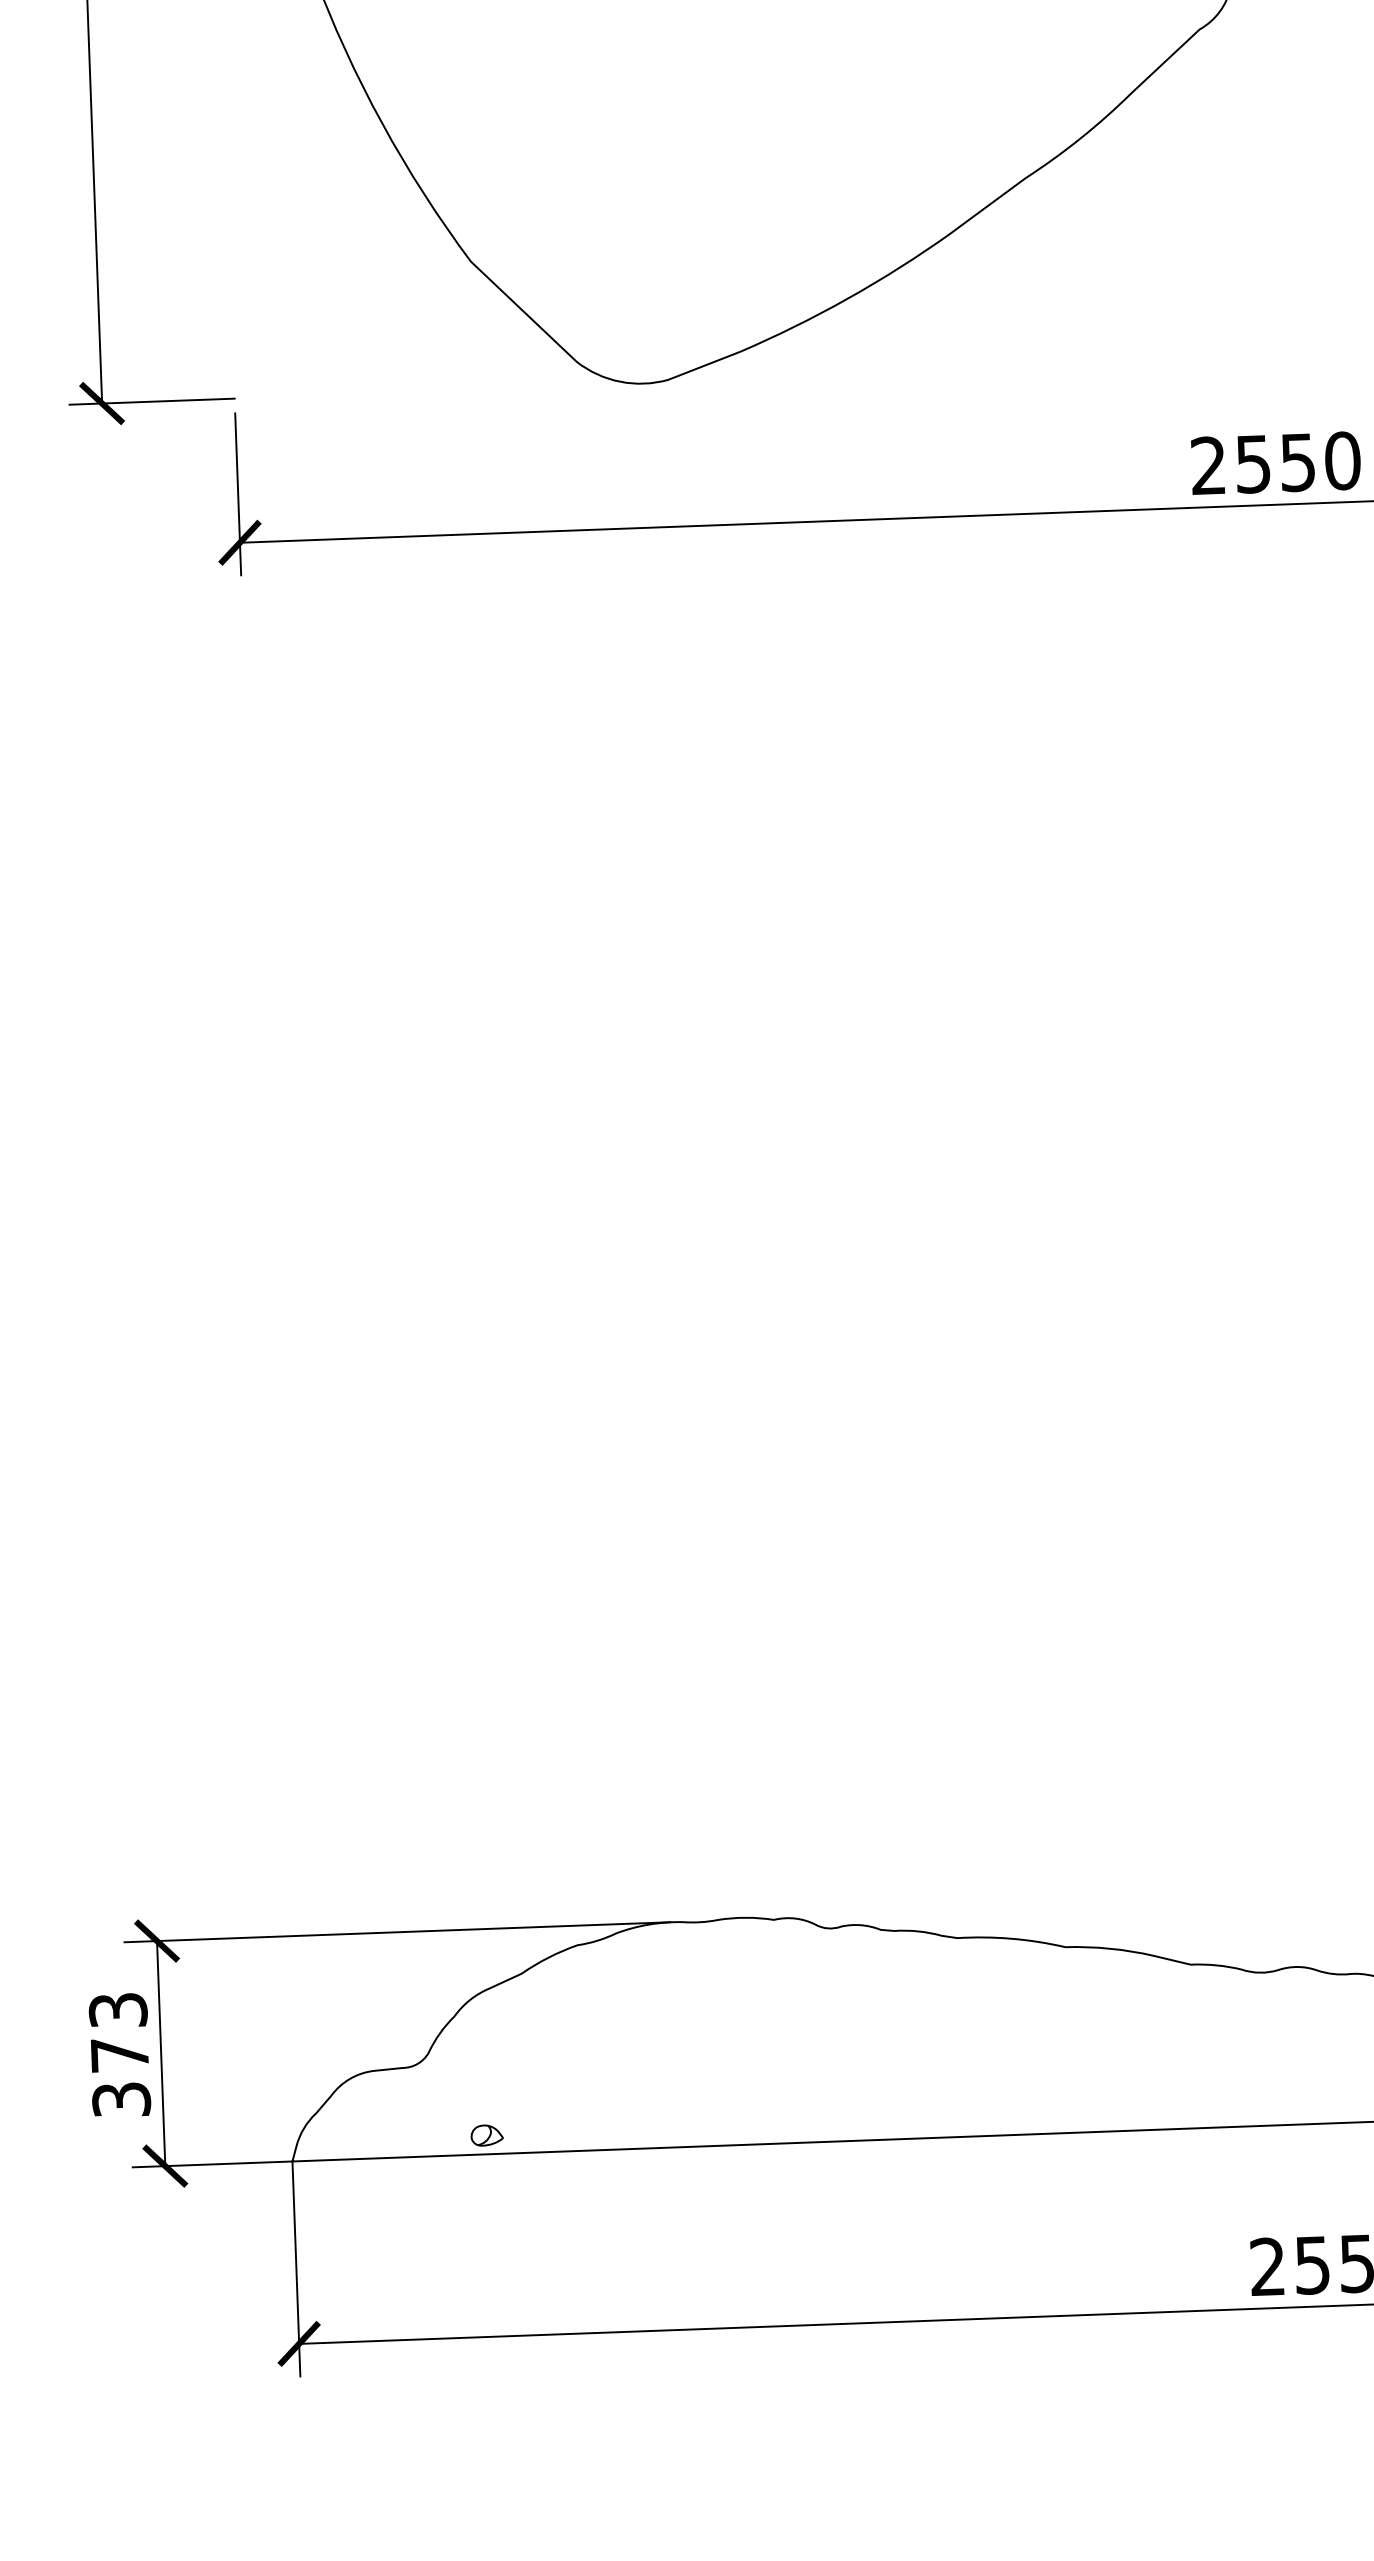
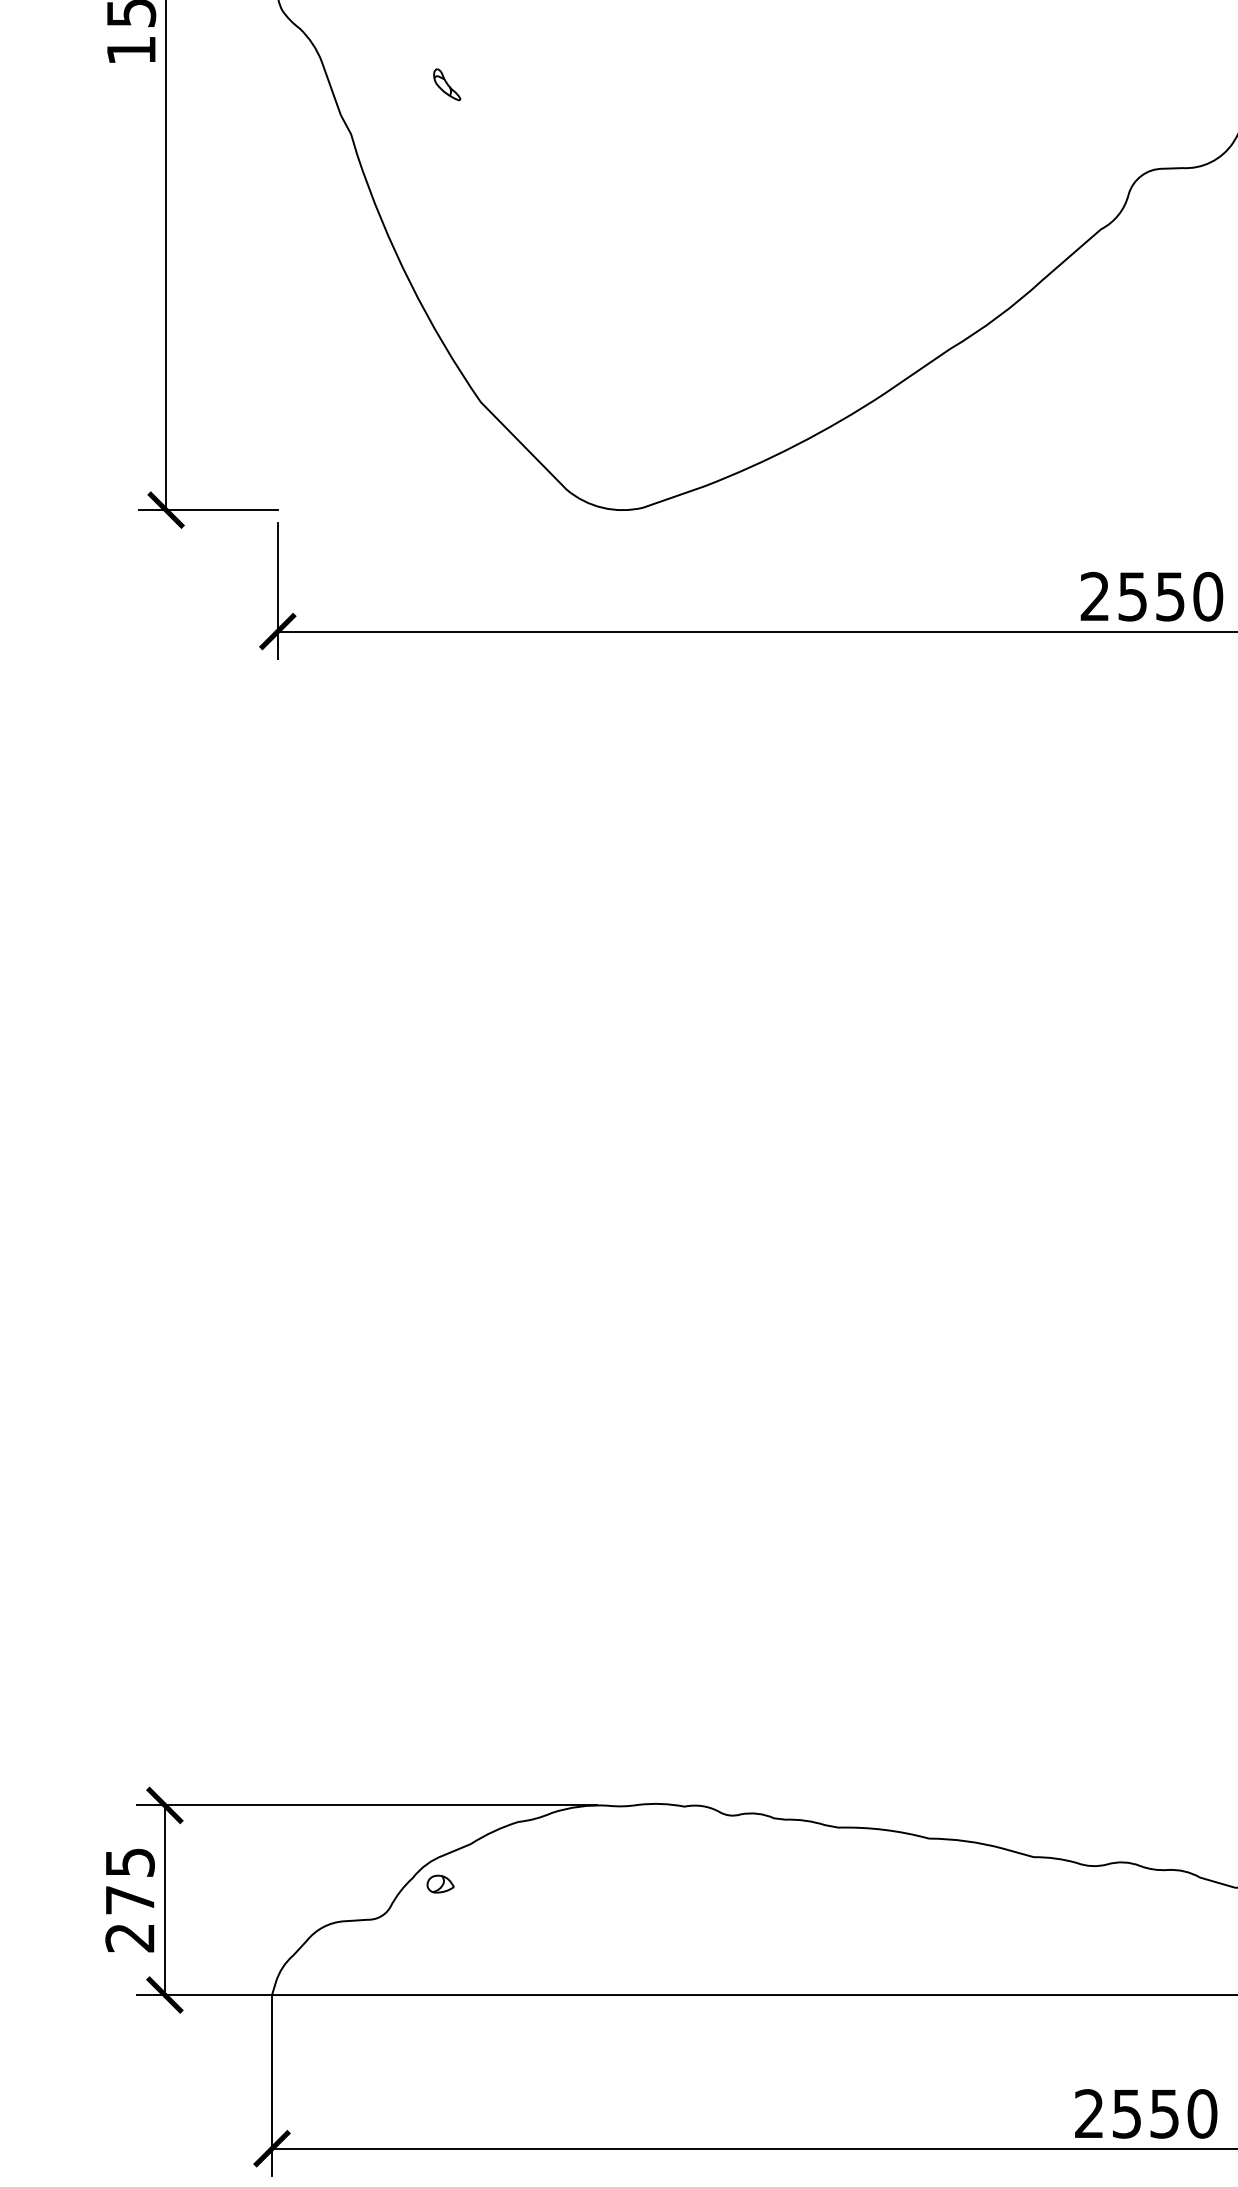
text: (119, 2055) -> (129, 1900), 373 -> 275
part: (486, 2134) -> (440, 1883), moved

